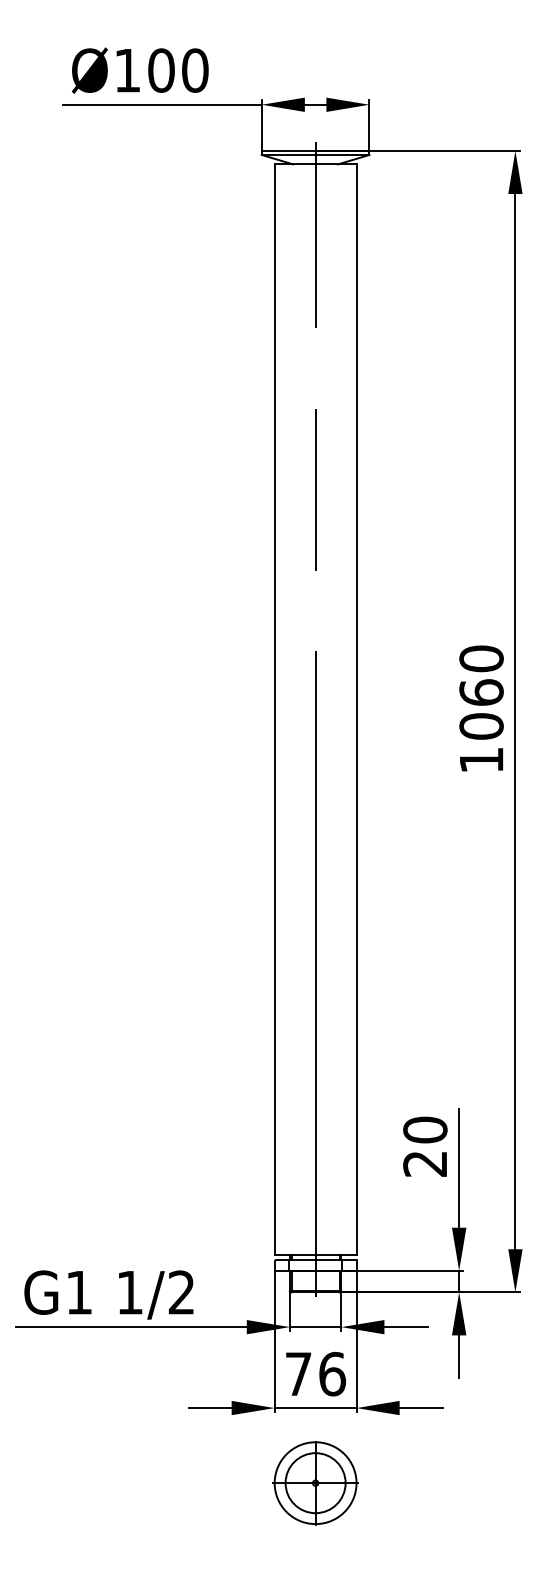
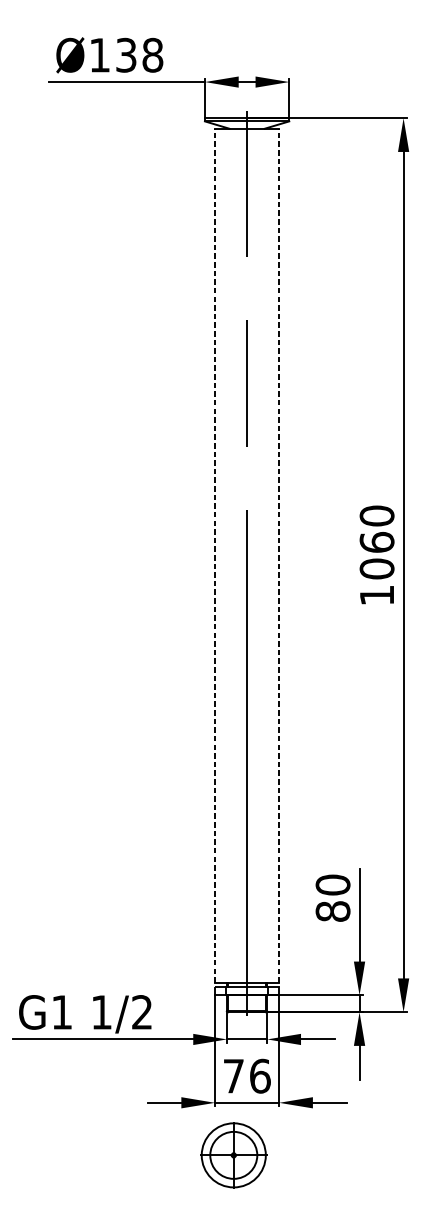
text: (178, 70) -> (139, 55), Ø100 -> Ø138
line: (274, 709) -> (214, 555), solid -> dashed
line: (356, 709) -> (279, 555), solid -> dashed
text: (425, 1163) -> (333, 911), 20 -> 80
part: (315, 1483) -> (233, 1155), moved

